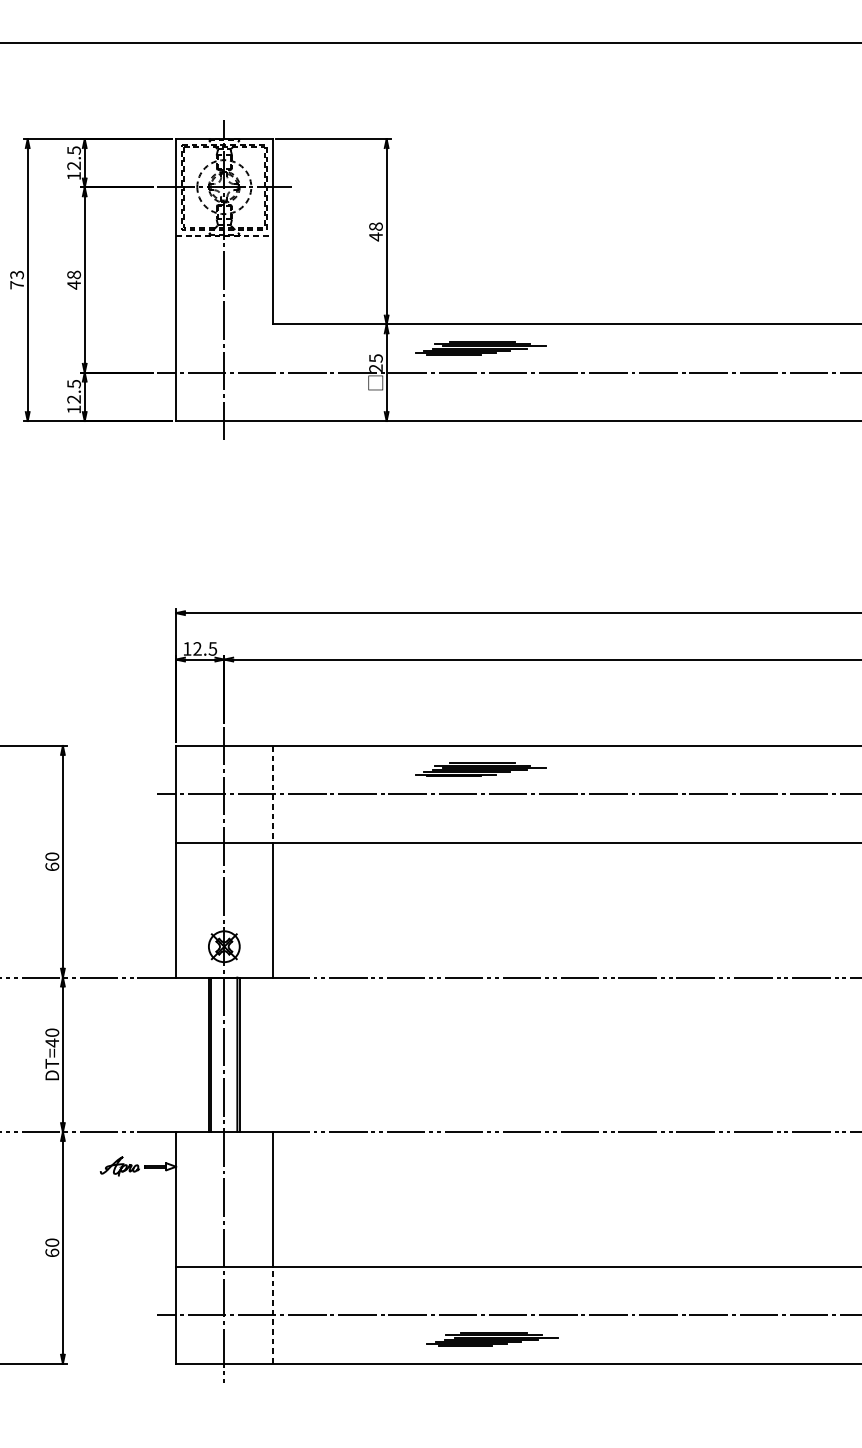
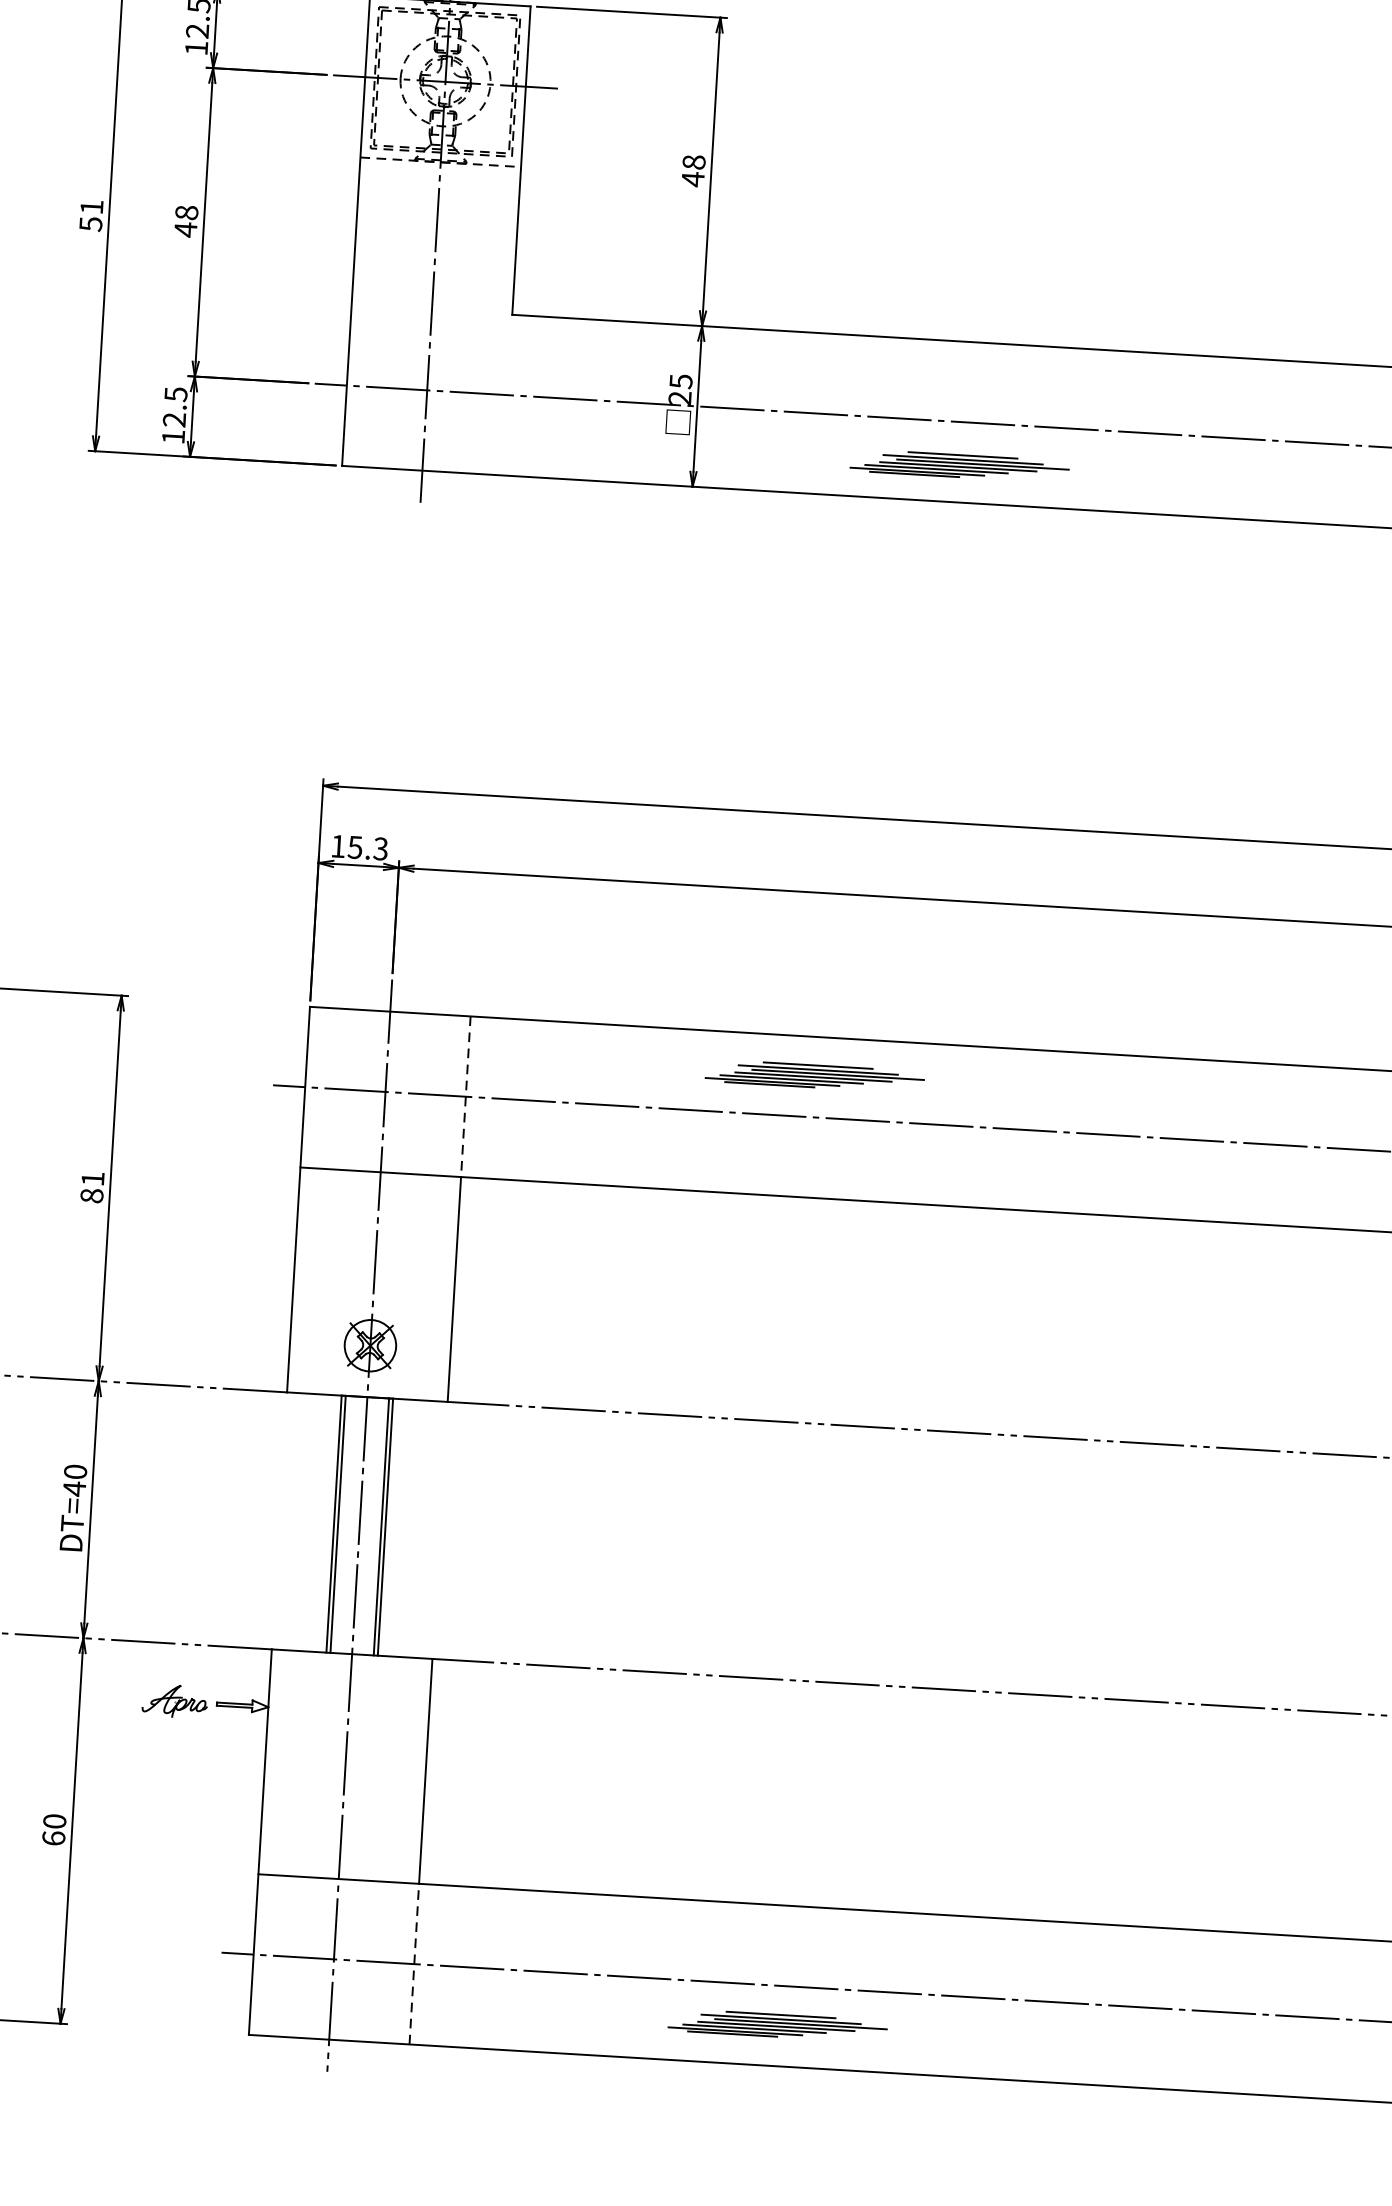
text: (16, 279) -> (90, 214), 73 -> 51
part: (480, 348) -> (959, 466), moved
text: (204, 648) -> (366, 847), 12.5 -> 15.3
text: (52, 861) -> (92, 1186), 60 -> 81

